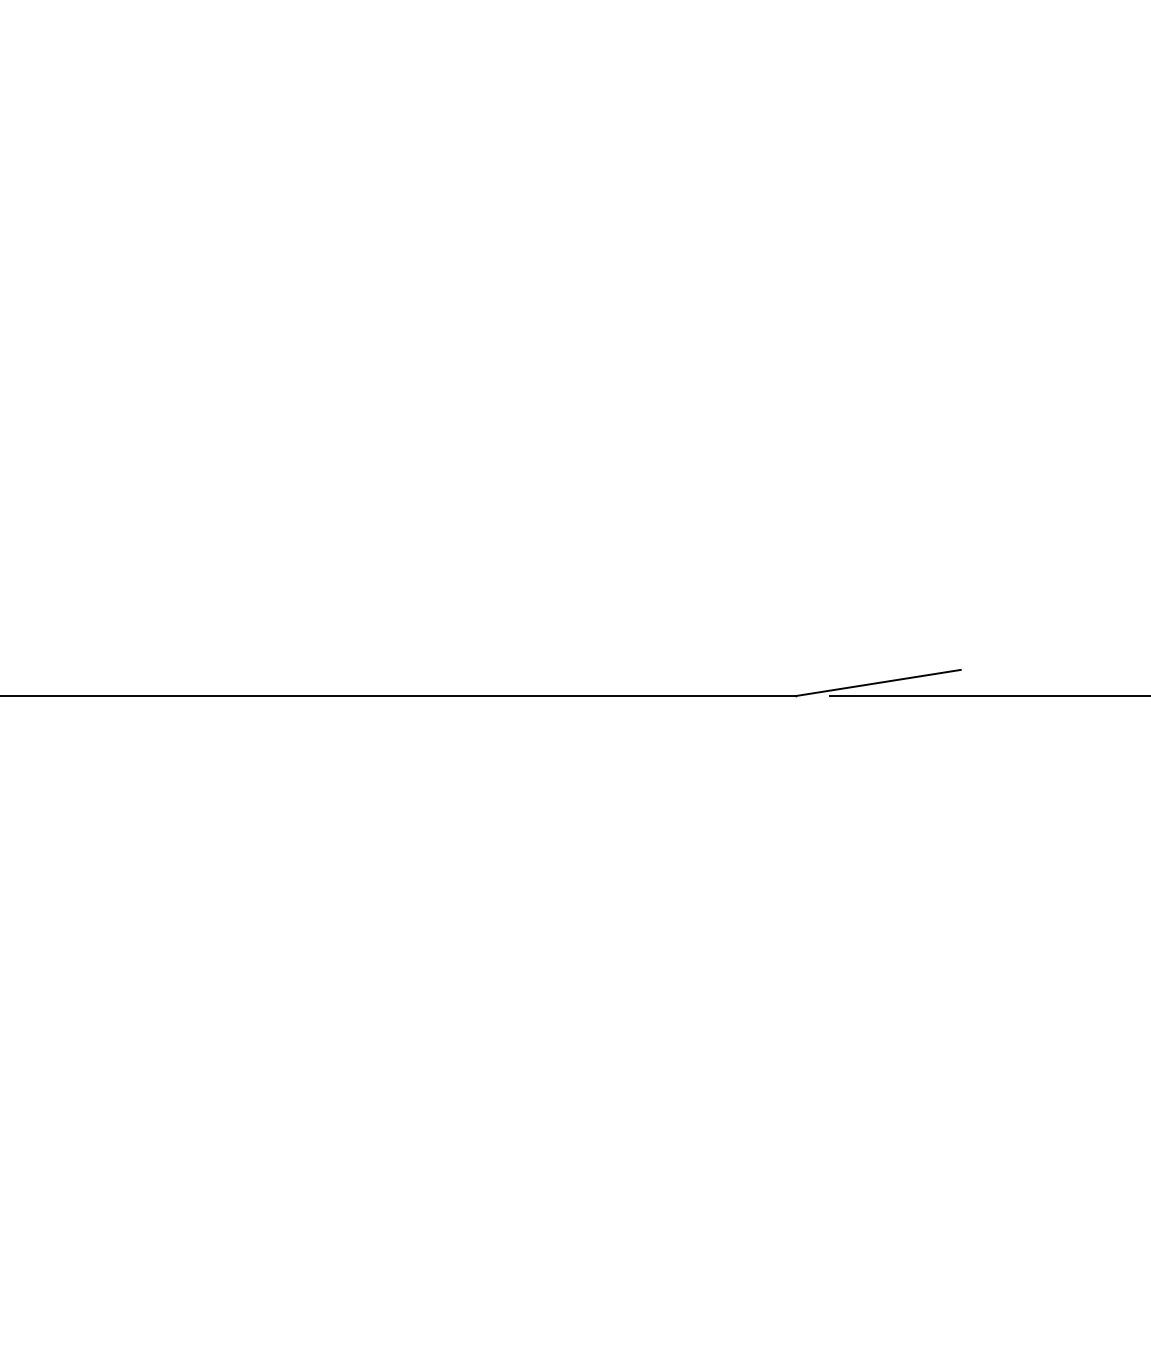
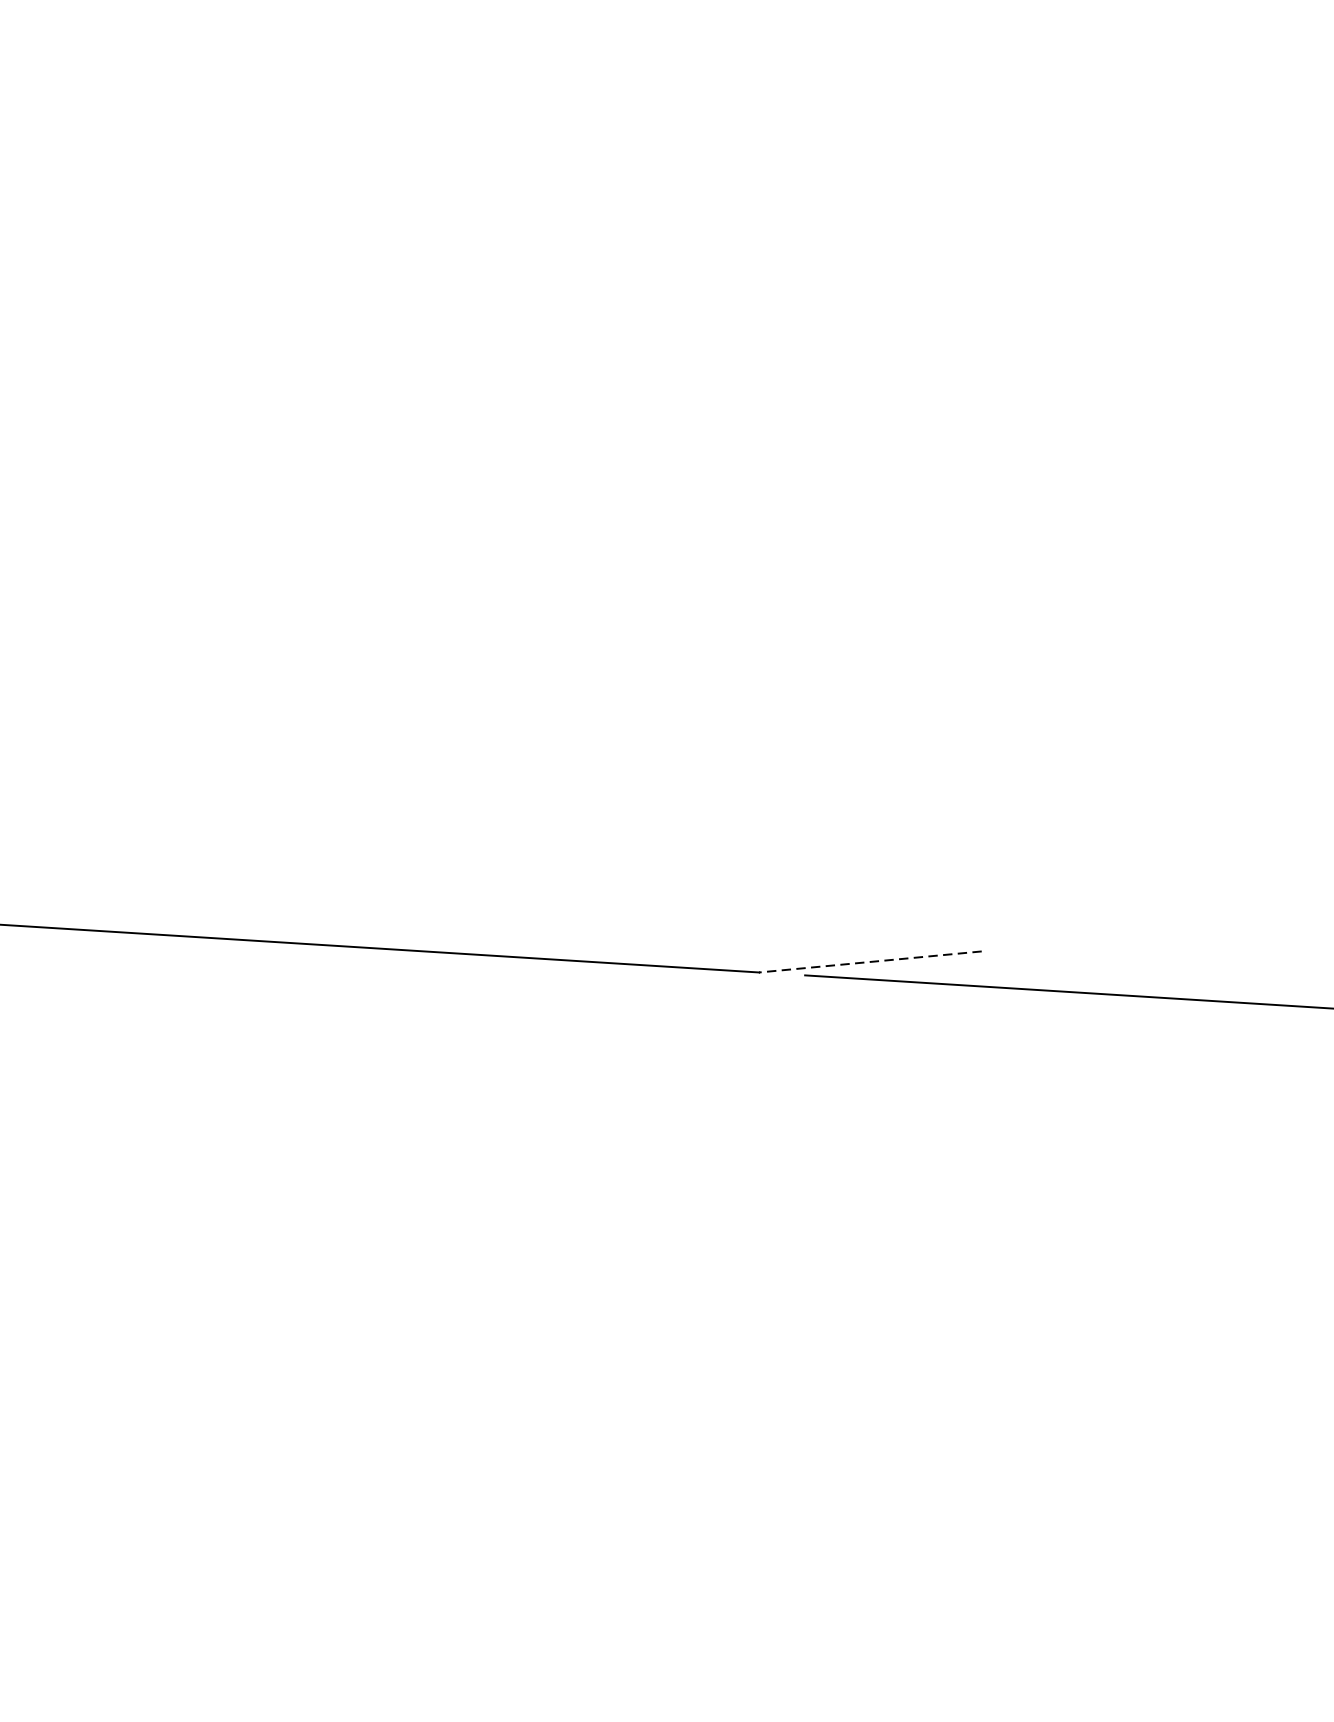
line: (877, 683) -> (869, 962), solid -> dashed

